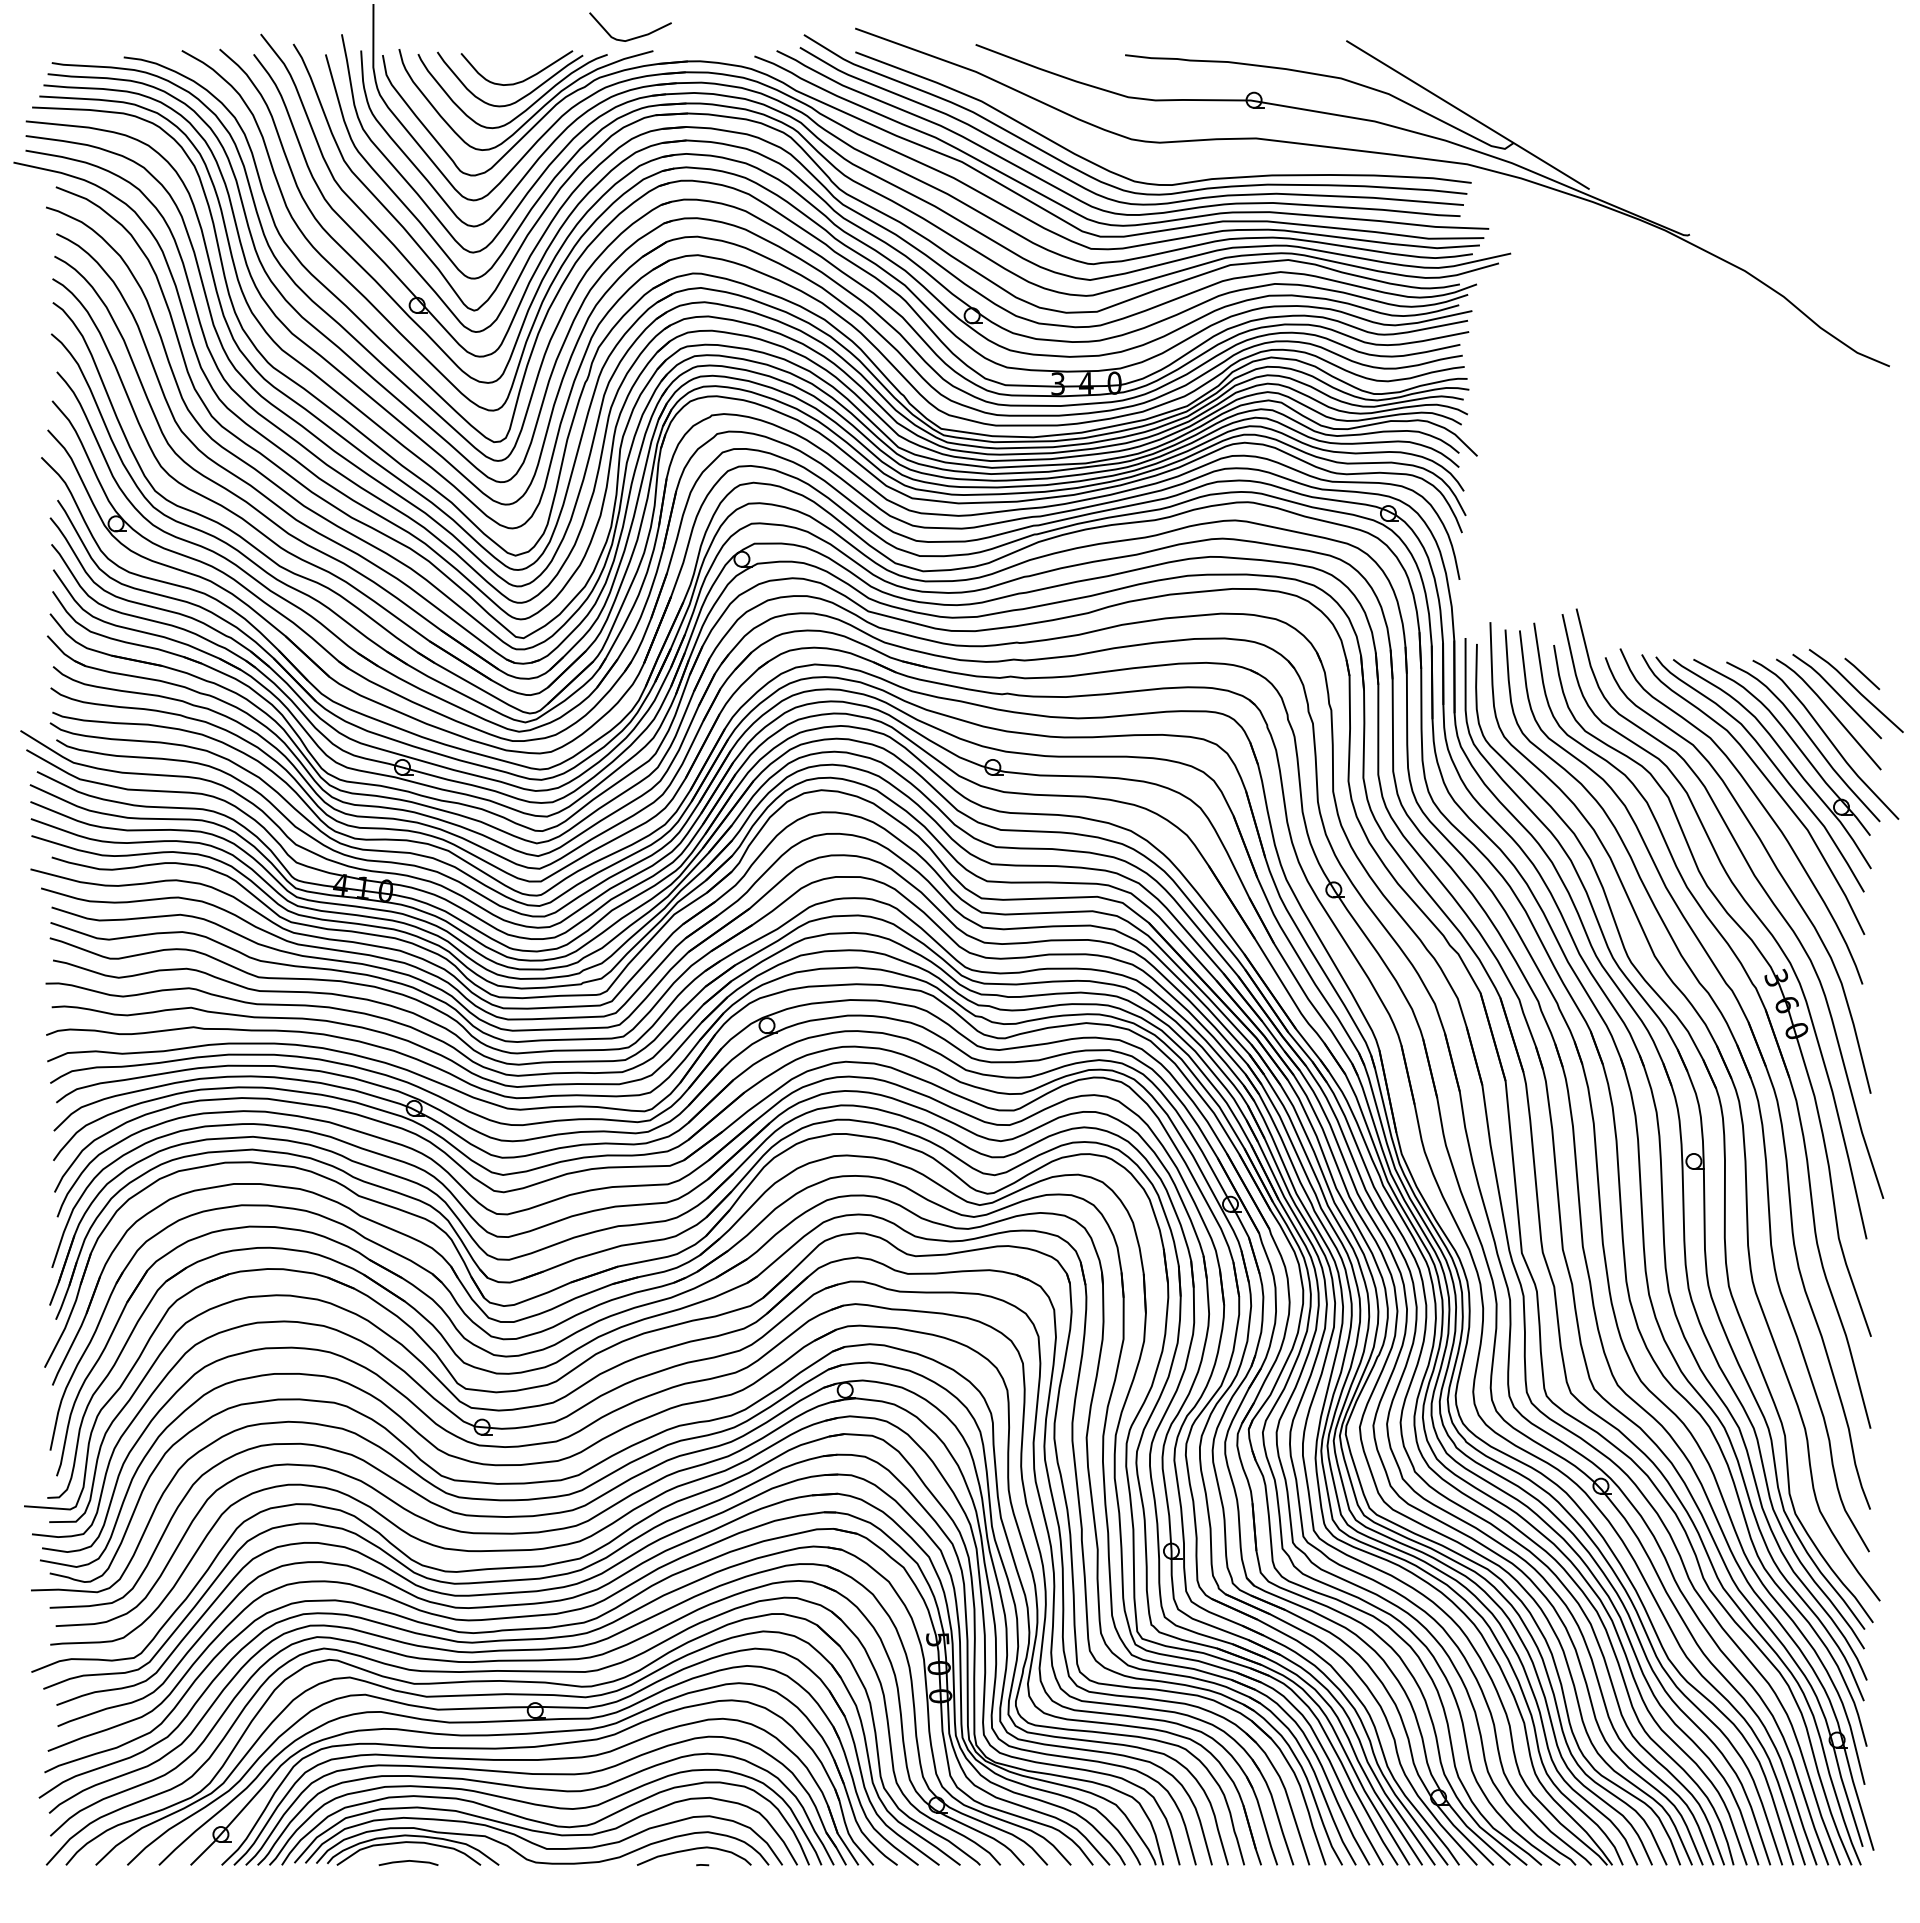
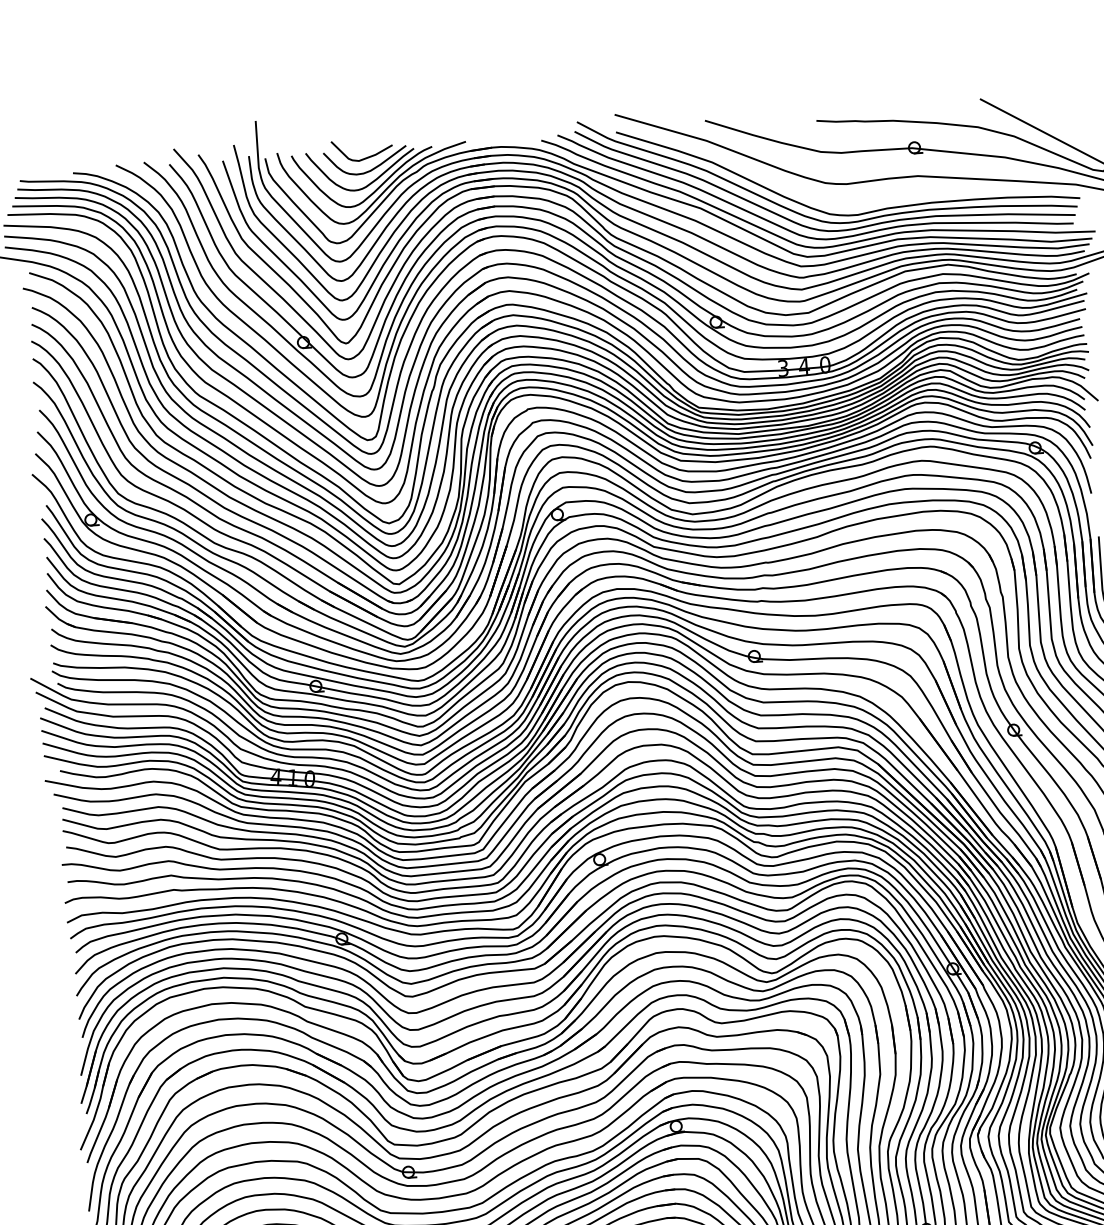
curve: (633, 37) -> (364, 157), moved

